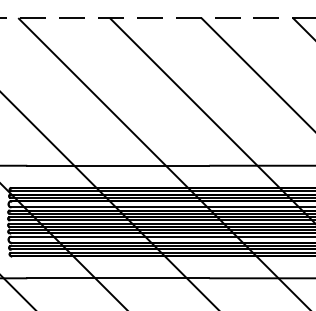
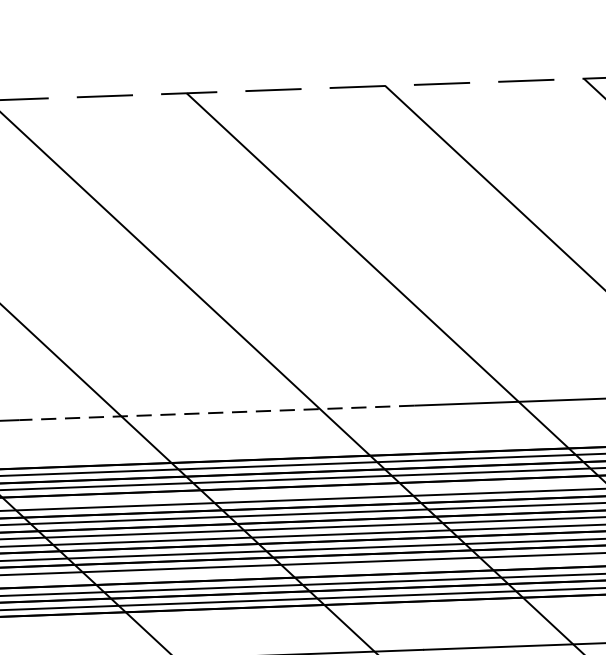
line: (117, 165) -> (215, 412), solid -> dashed

